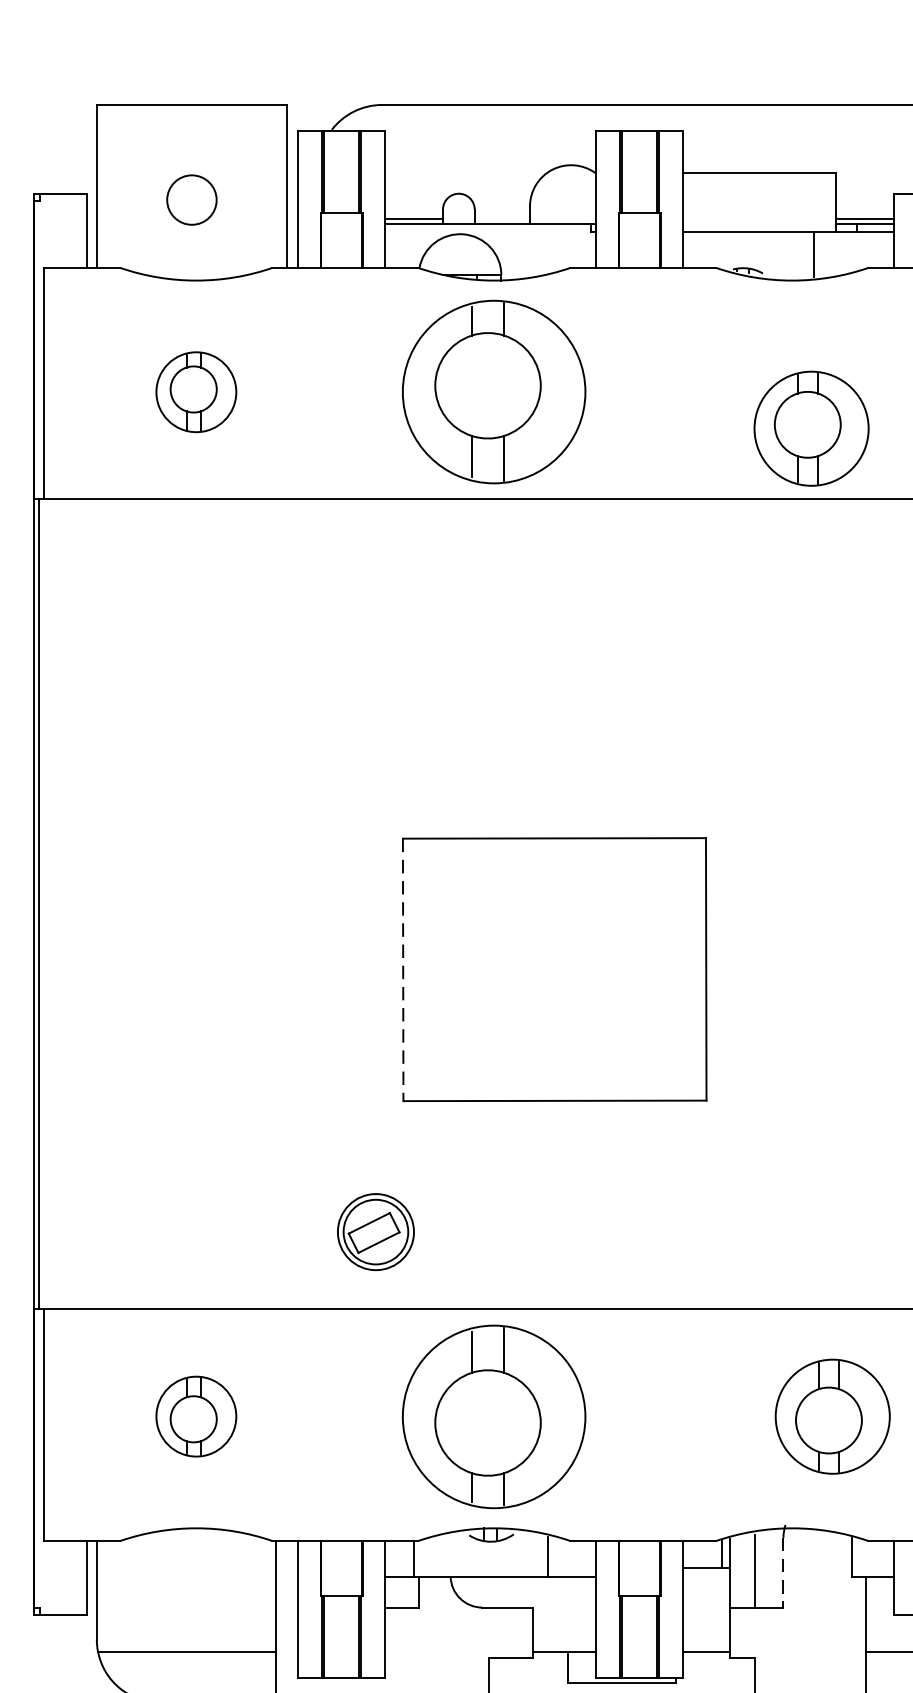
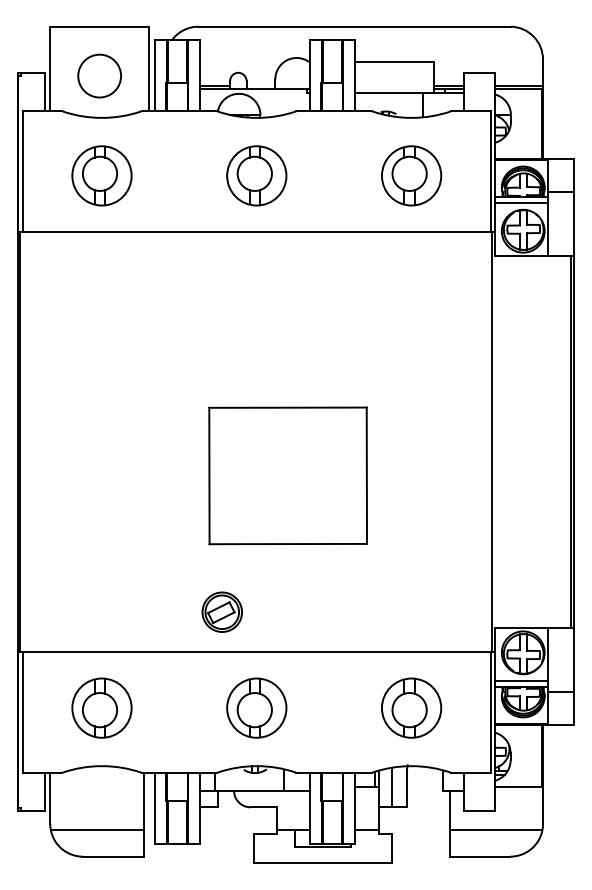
circle: (191, 198) -> (99, 75), size x1.67
part: (195, 391) -> (101, 175), size x1.43
part: (493, 391) -> (256, 175), size x0.62
part: (811, 427) -> (411, 175), moved
line: (403, 970) -> (209, 476), dashed -> solid
part: (374, 1230) -> (221, 611), moved
part: (195, 1415) -> (101, 707), size x1.43
part: (493, 1415) -> (256, 707), size x0.62
part: (832, 1415) -> (411, 707), moved
line: (782, 1573) -> (406, 789), dashed -> solid

